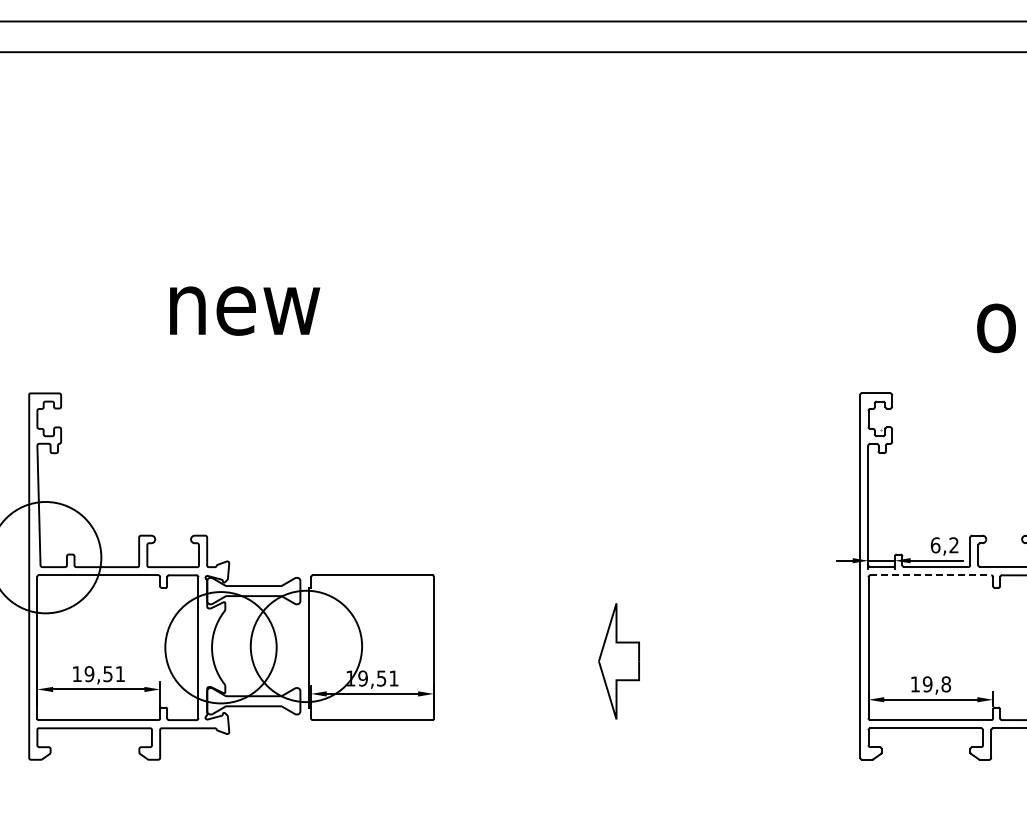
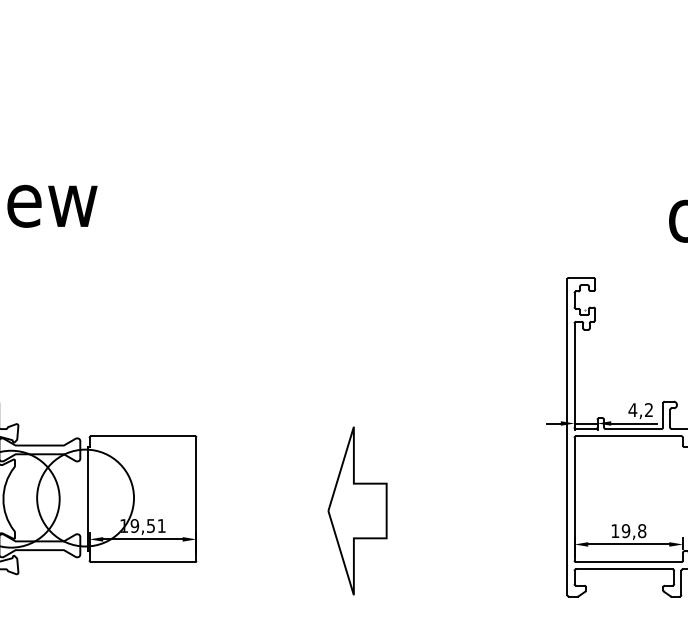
text: (935, 545) -> (632, 410), 6,2 -> 4,2
line: (931, 575) -> (629, 436), dashed -> solid
part: (618, 661) -> (357, 511), size x1.67

